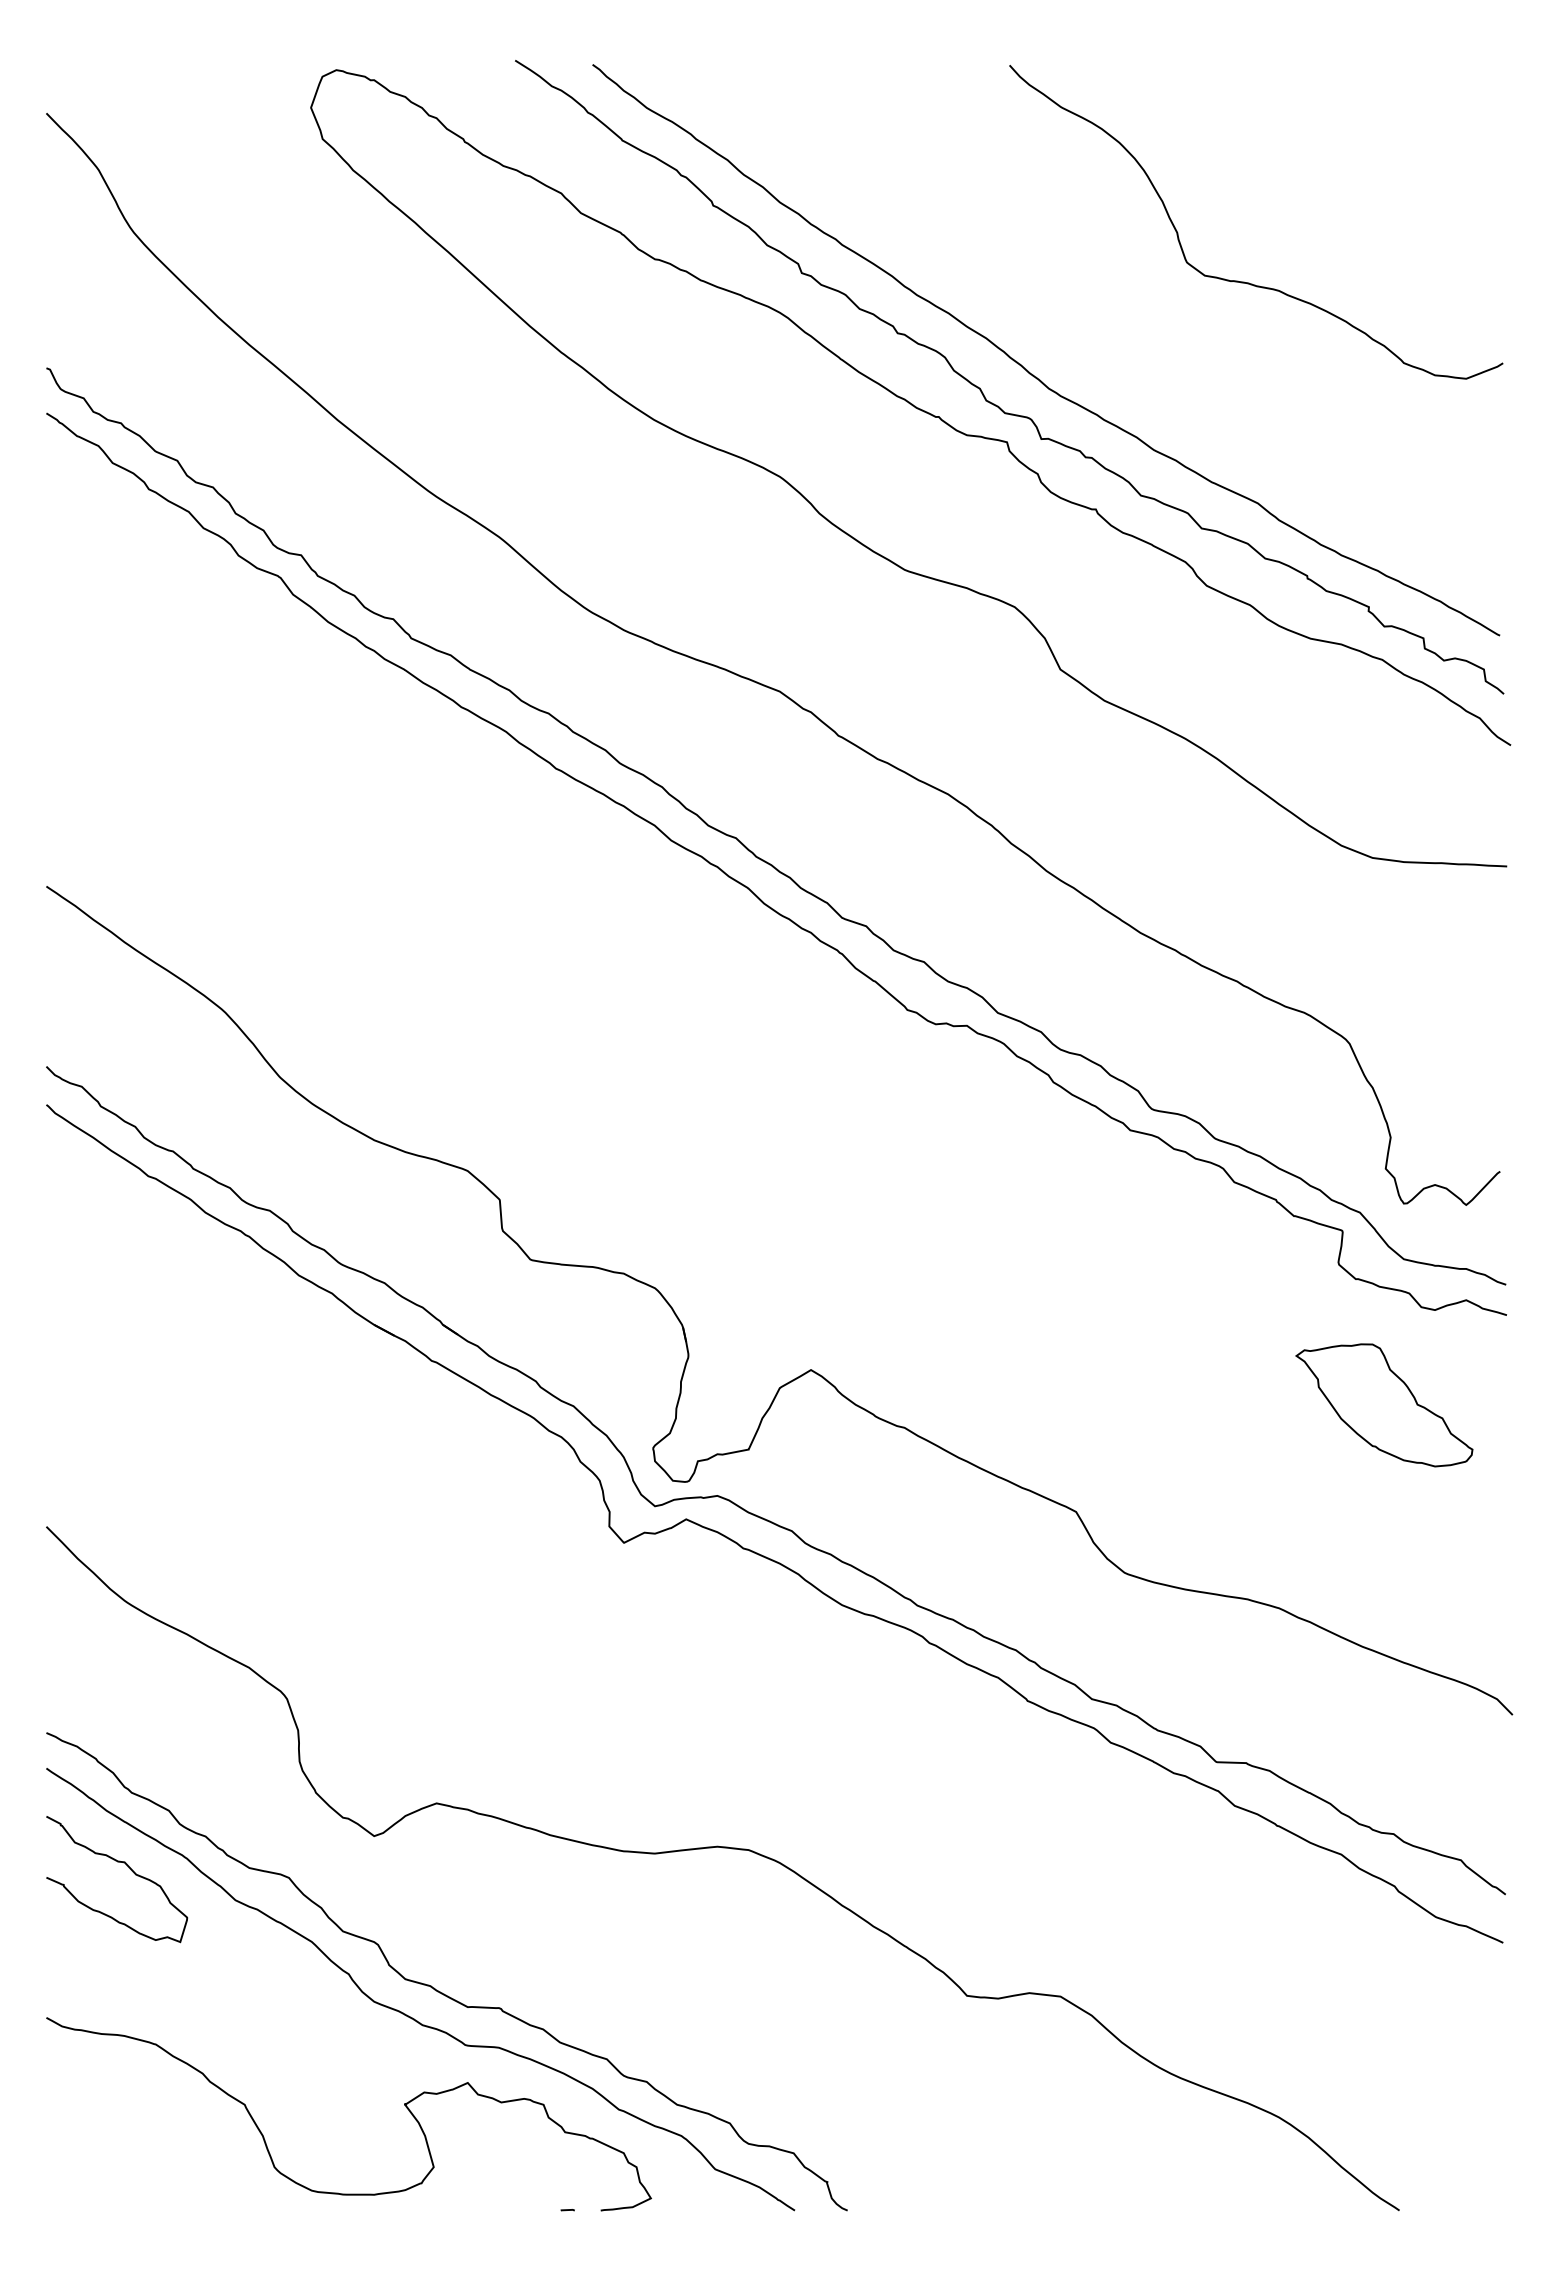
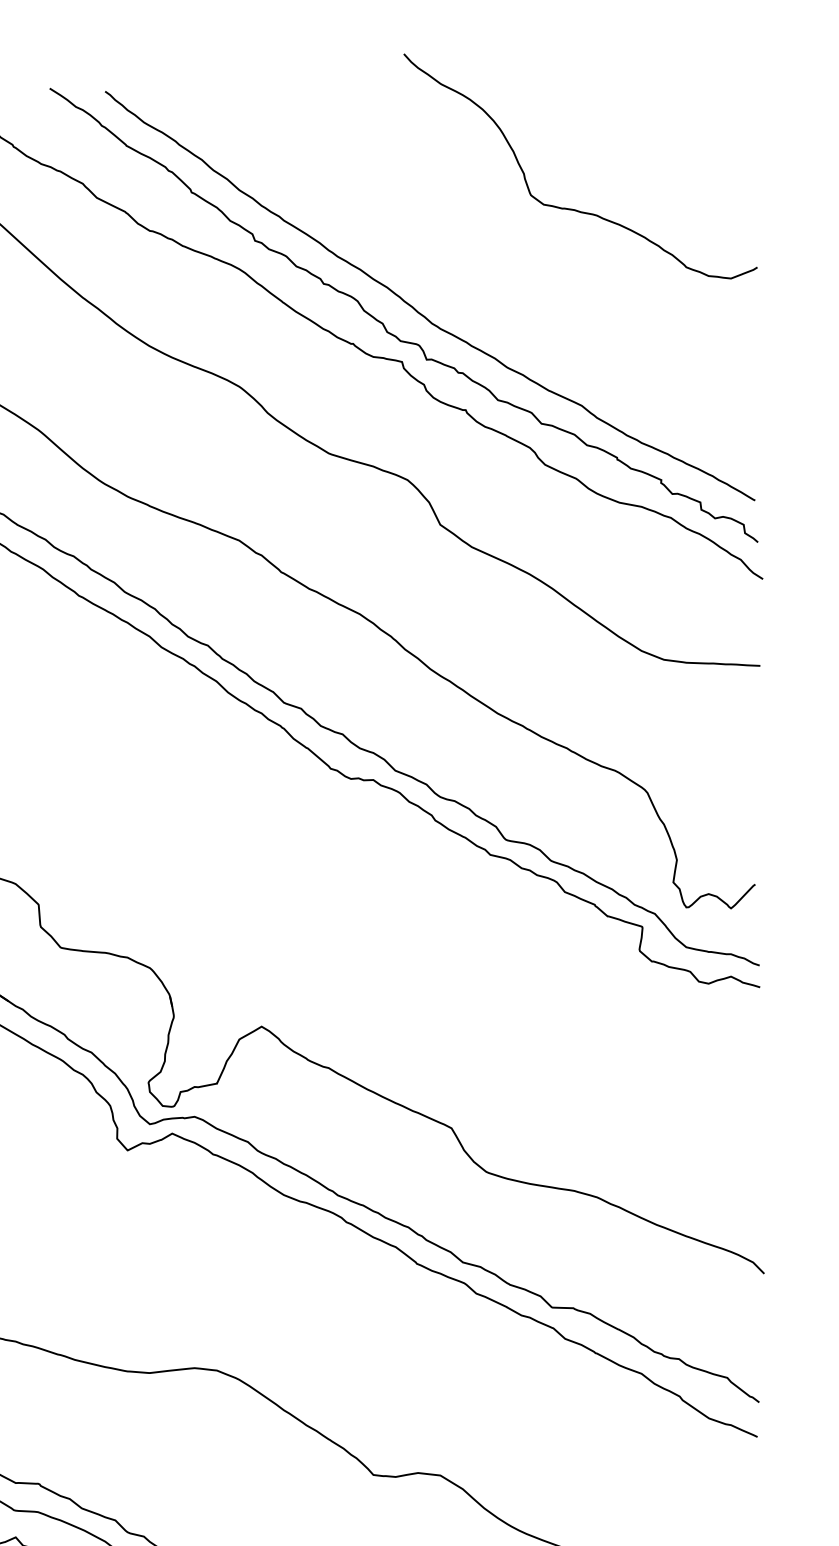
curve: (1244, 281) -> (572, 208), moved
part: (1384, 1405) -> (672, 1052), removed

